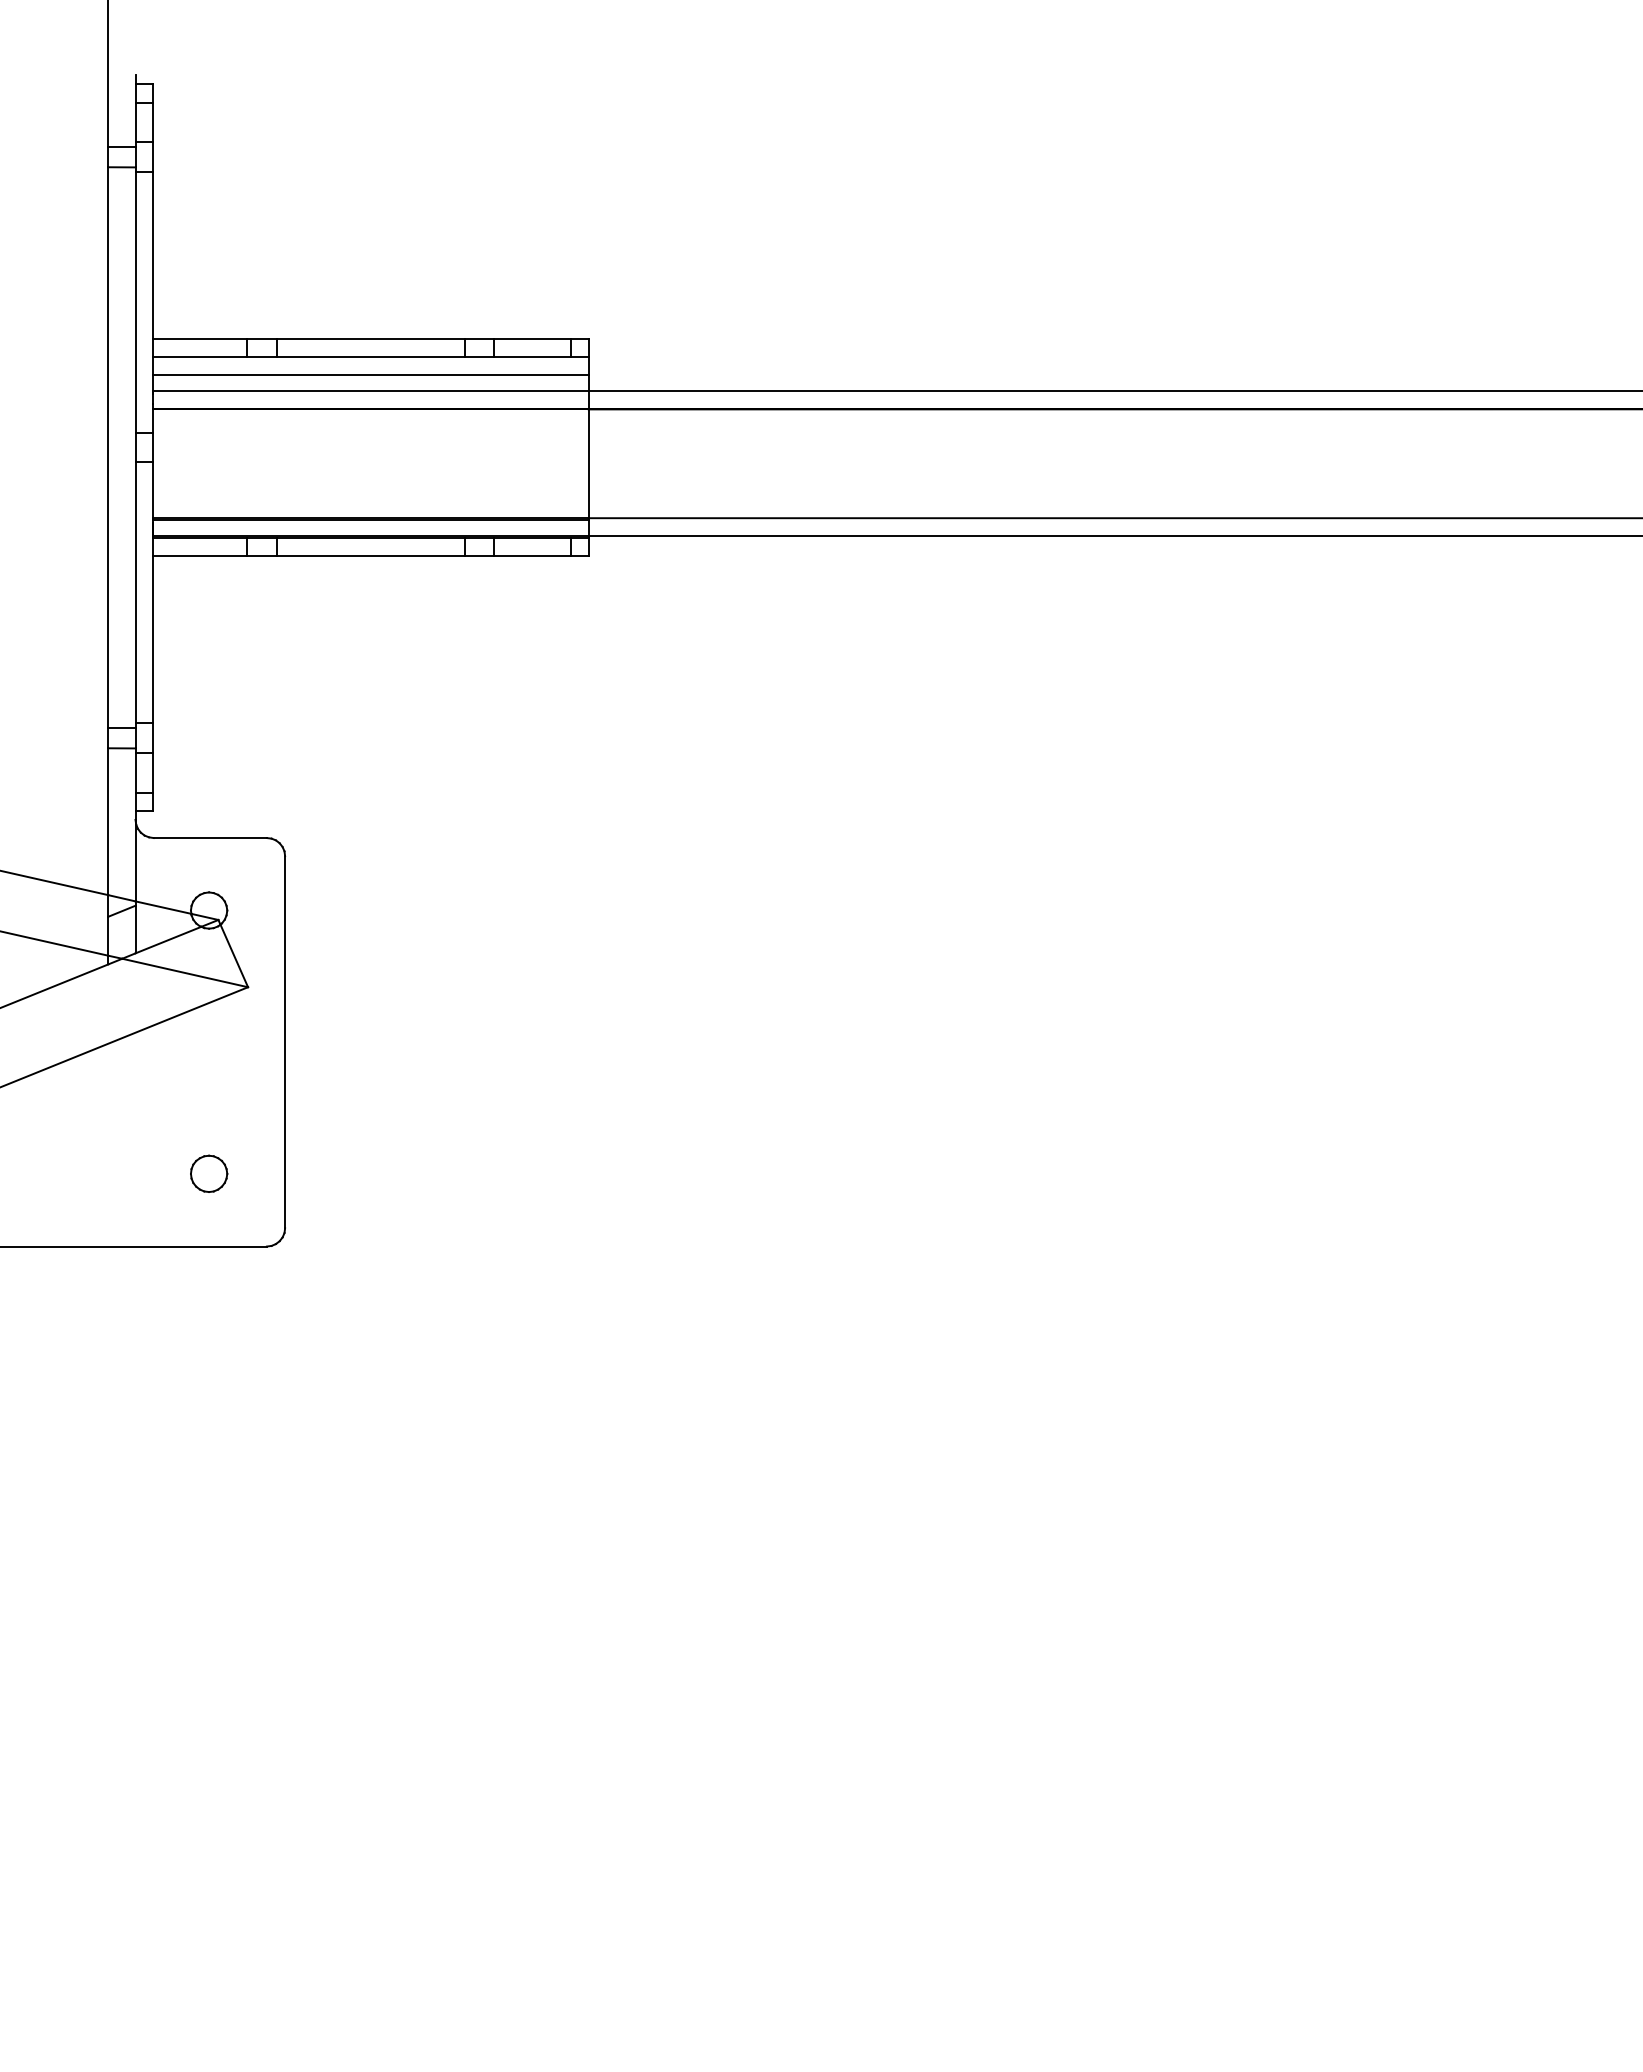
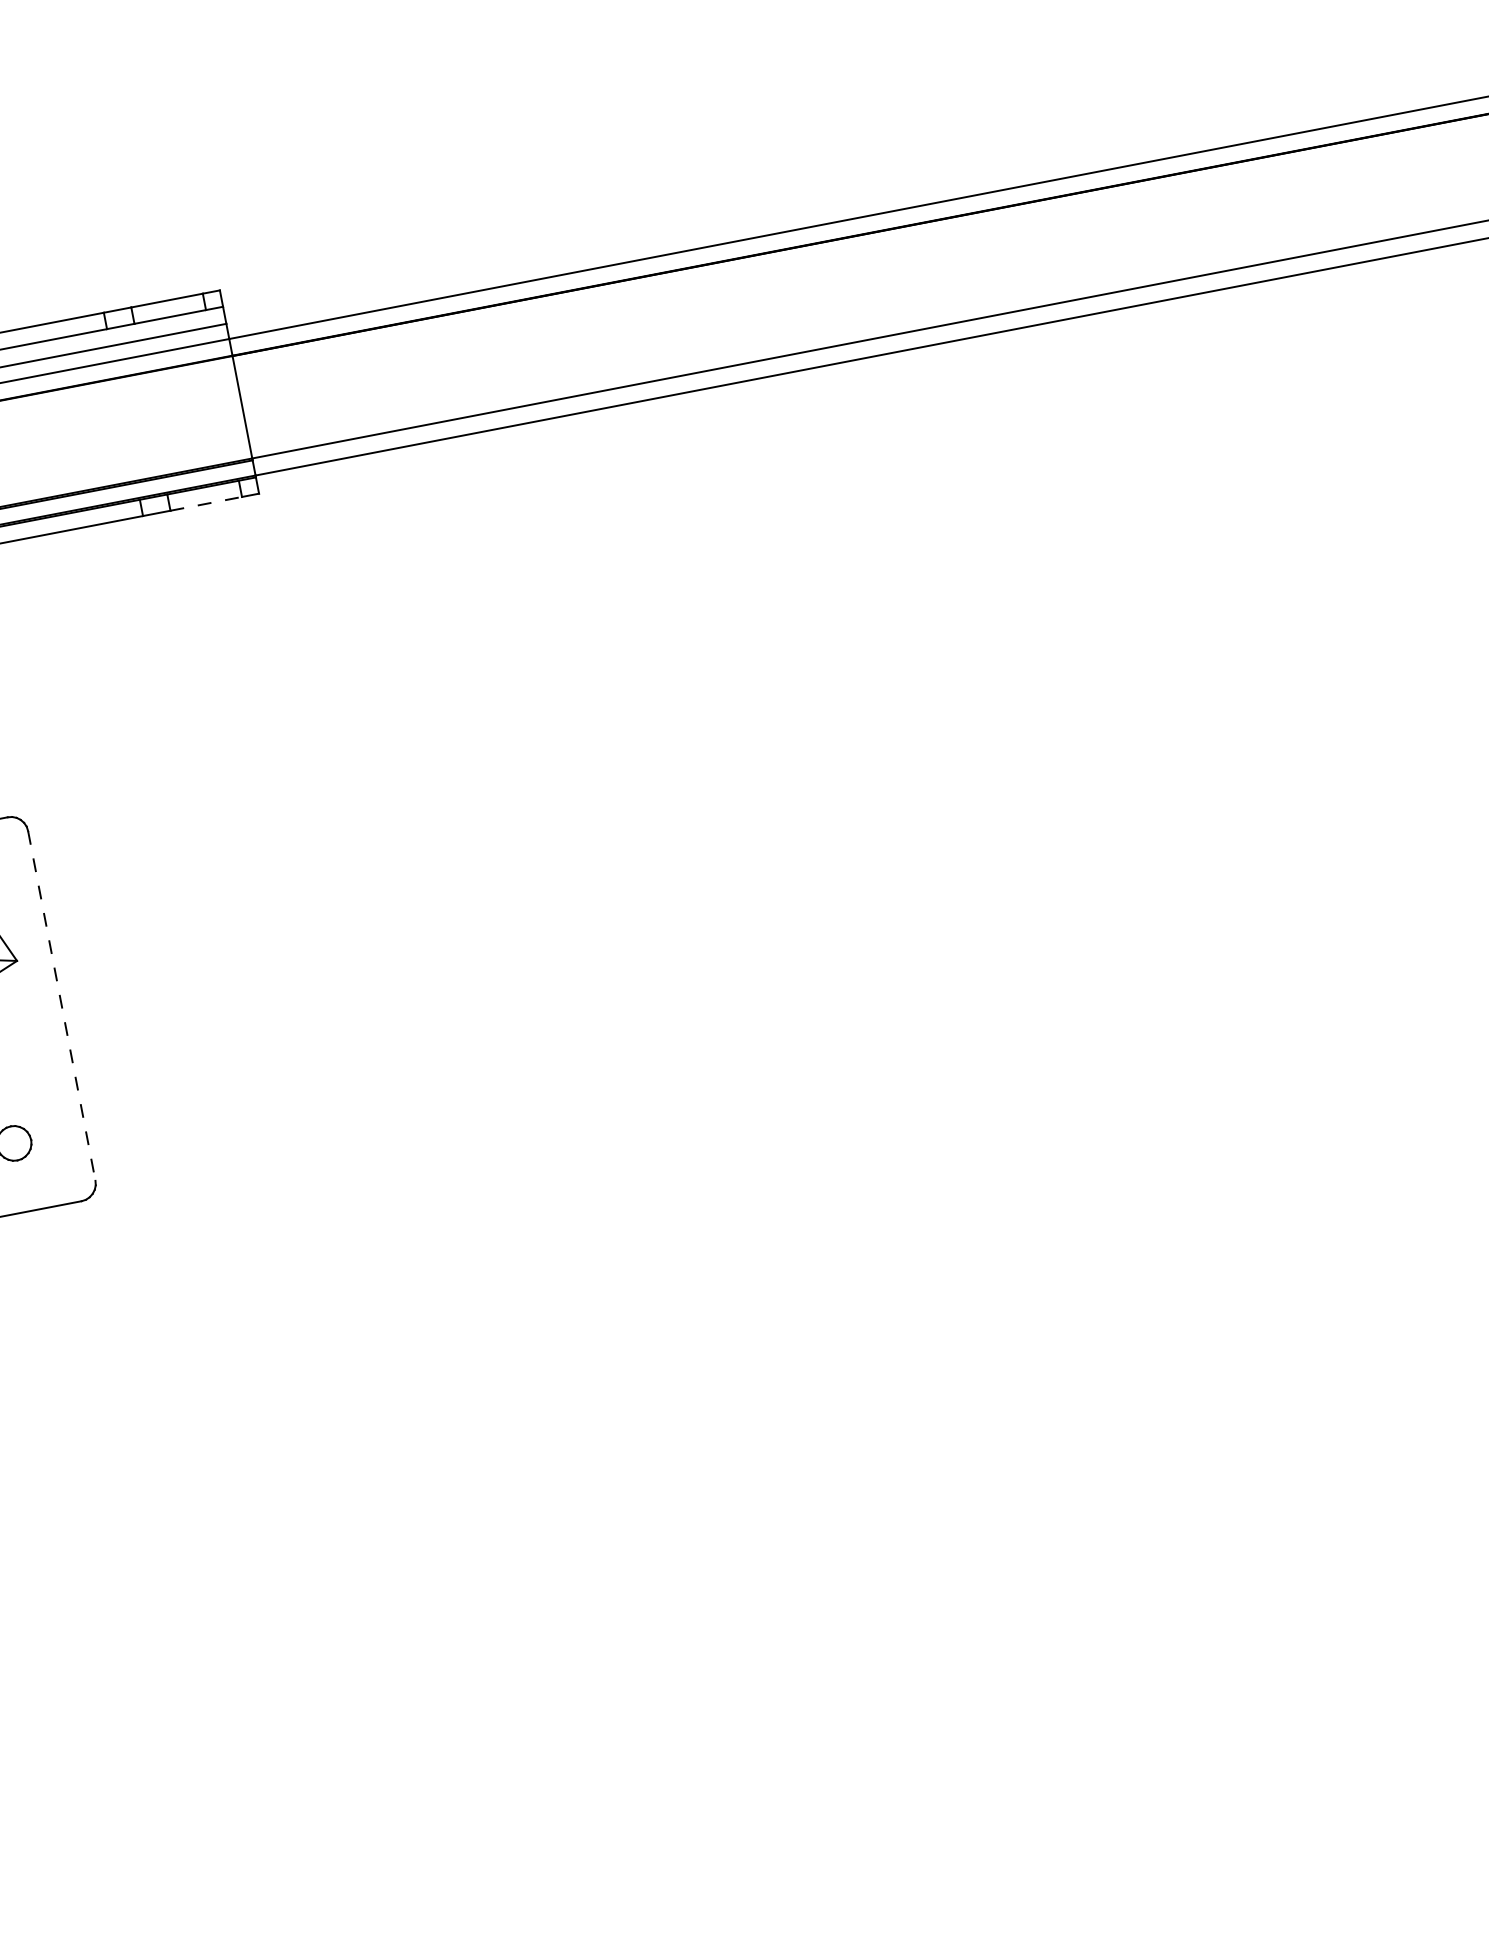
line: (532, 555) -> (206, 503), solid -> dashed
line: (285, 1042) -> (62, 1006), solid -> dashed

